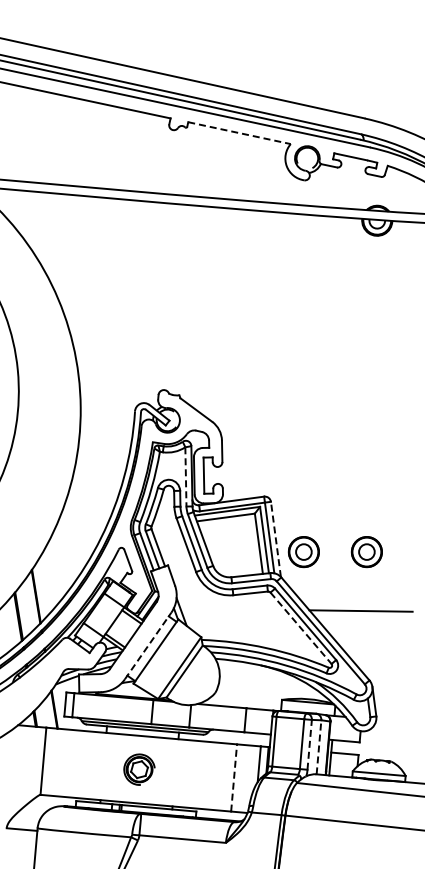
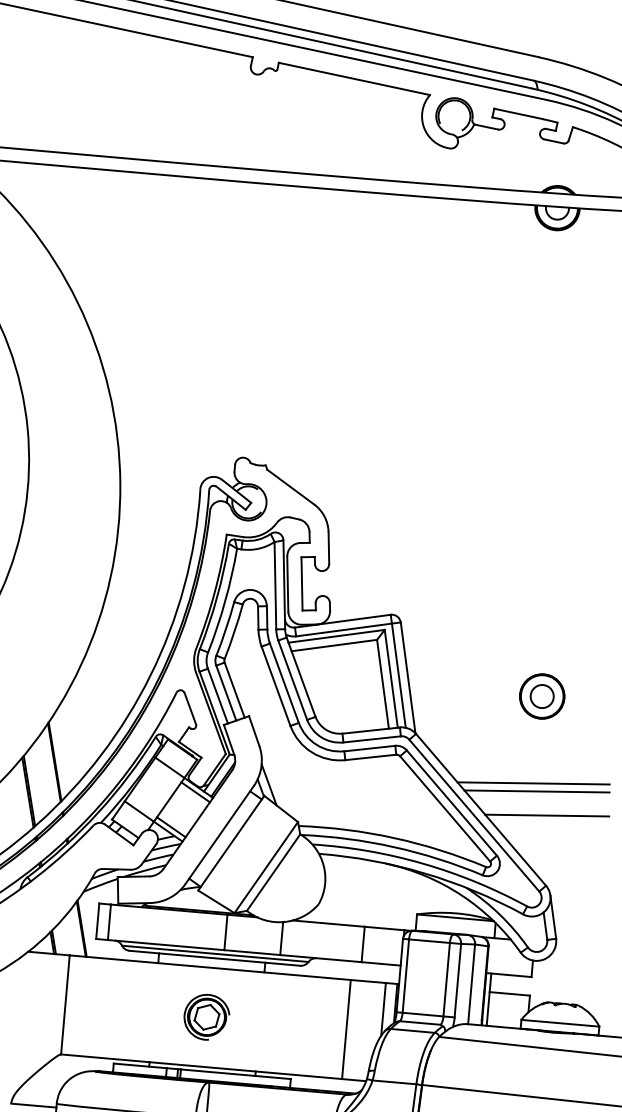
line: (240, 133) -> (355, 79), dashed -> solid
line: (185, 476) -> (274, 585), dashed -> solid
line: (275, 539) -> (407, 677), dashed -> solid
part: (303, 552) -> (448, 697), removed
line: (363, 616) -> (537, 791), added
line: (301, 628) -> (445, 809), dashed -> solid
line: (370, 632) -> (547, 815), added
line: (148, 646) -> (220, 835), dashed -> solid
line: (309, 744) -> (457, 980), dashed -> solid
line: (319, 746) -> (472, 983), dashed -> solid
line: (234, 777) -> (347, 1028), dashed -> solid

